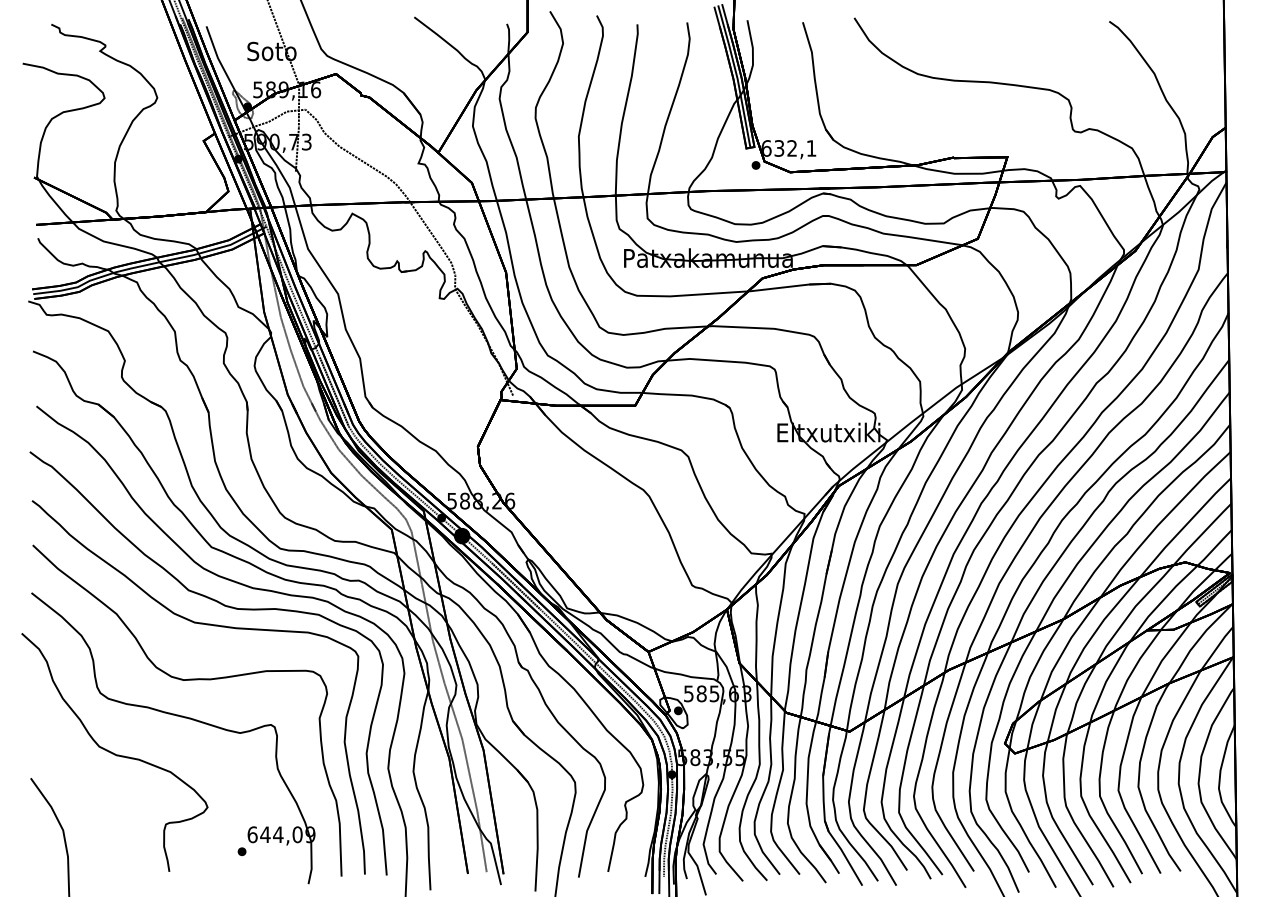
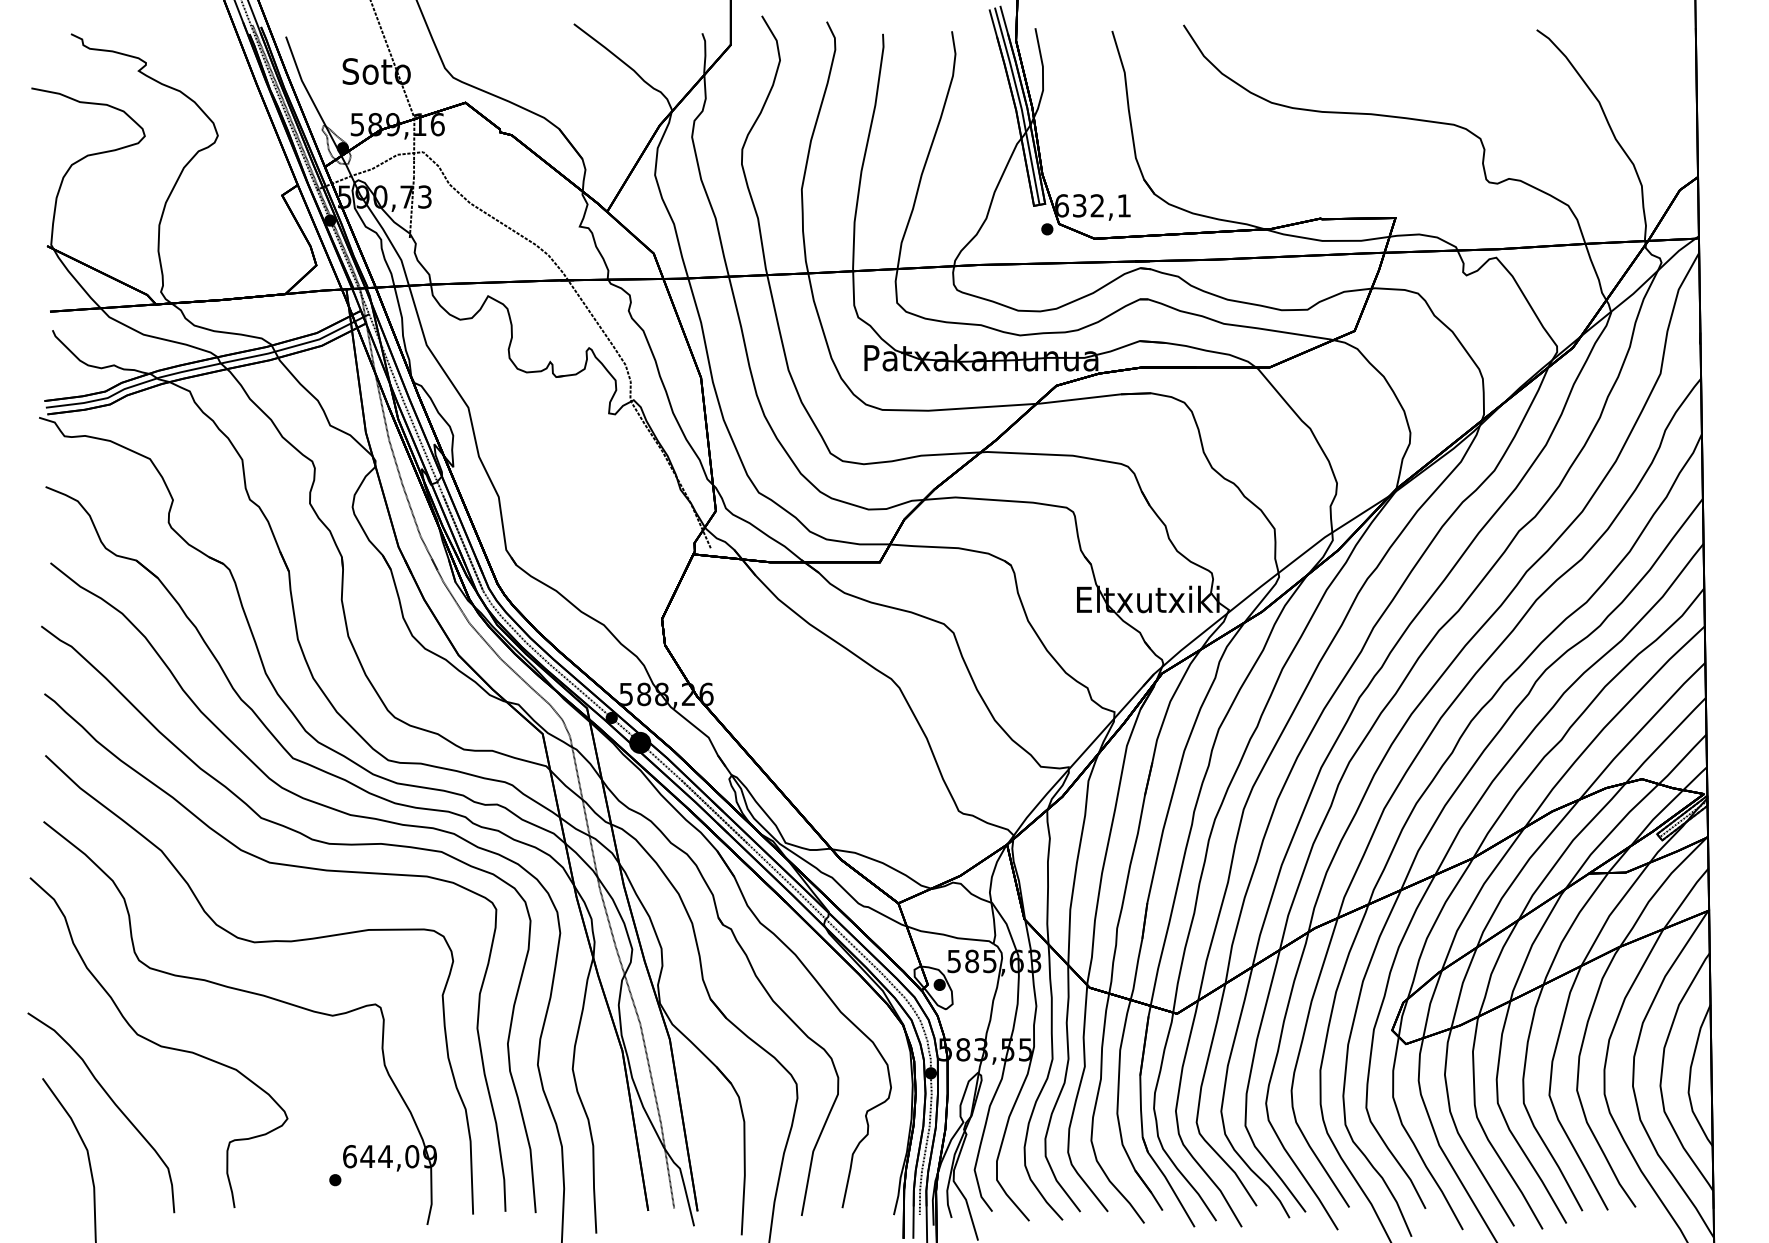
part: (80, 795) -> (111, 1102), added

